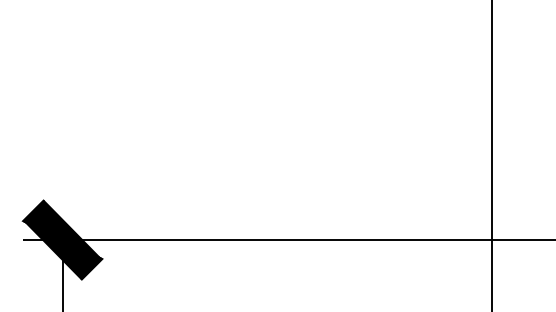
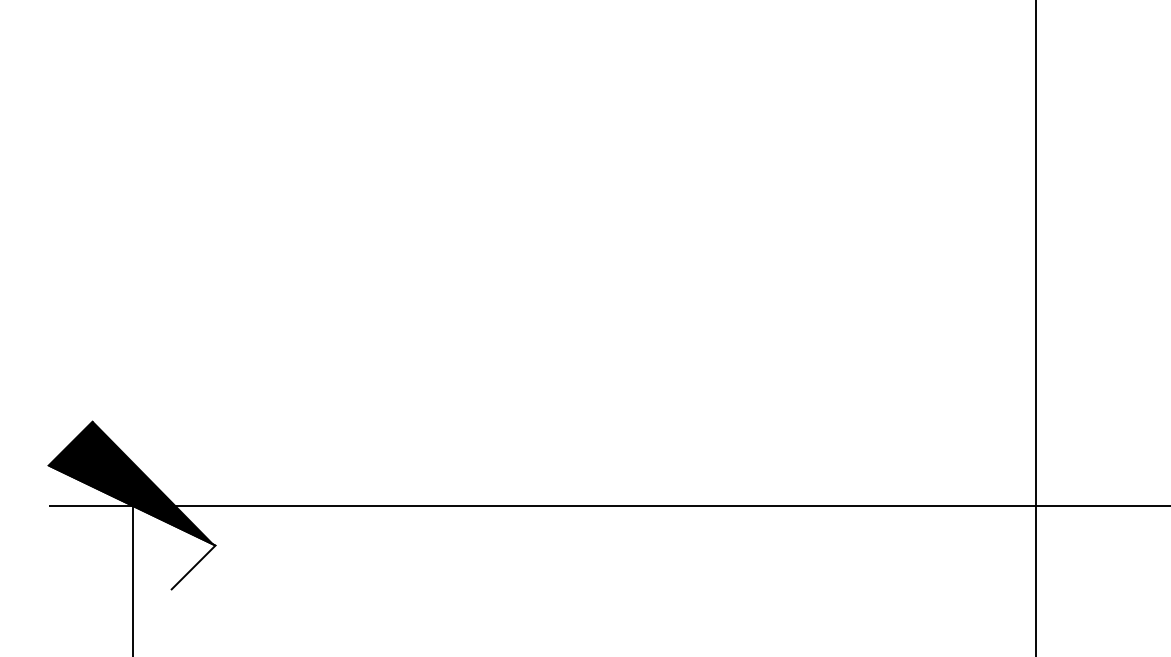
fill: (62, 250) -> (131, 527), removed

